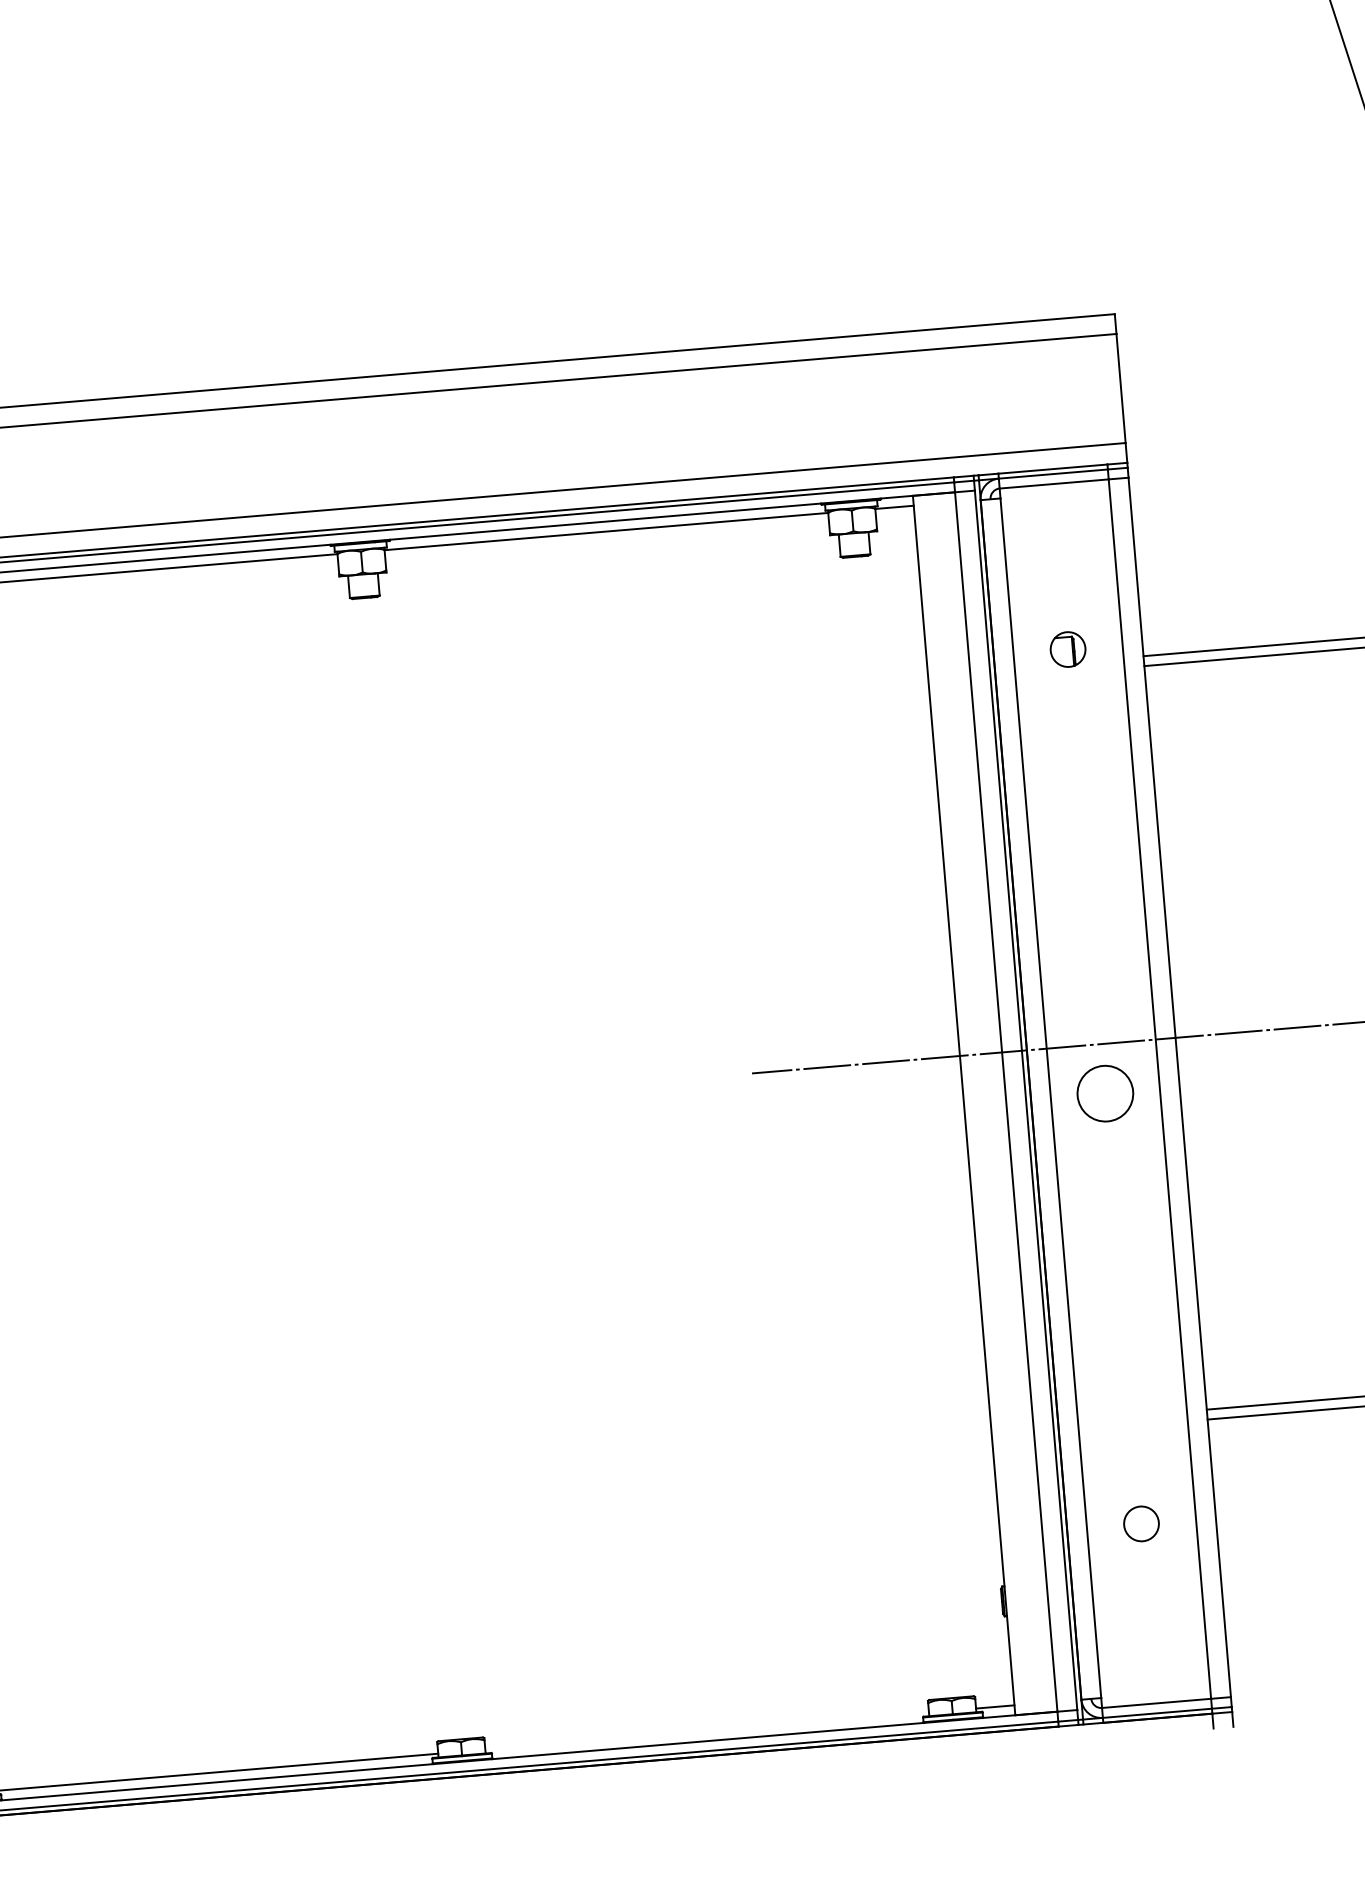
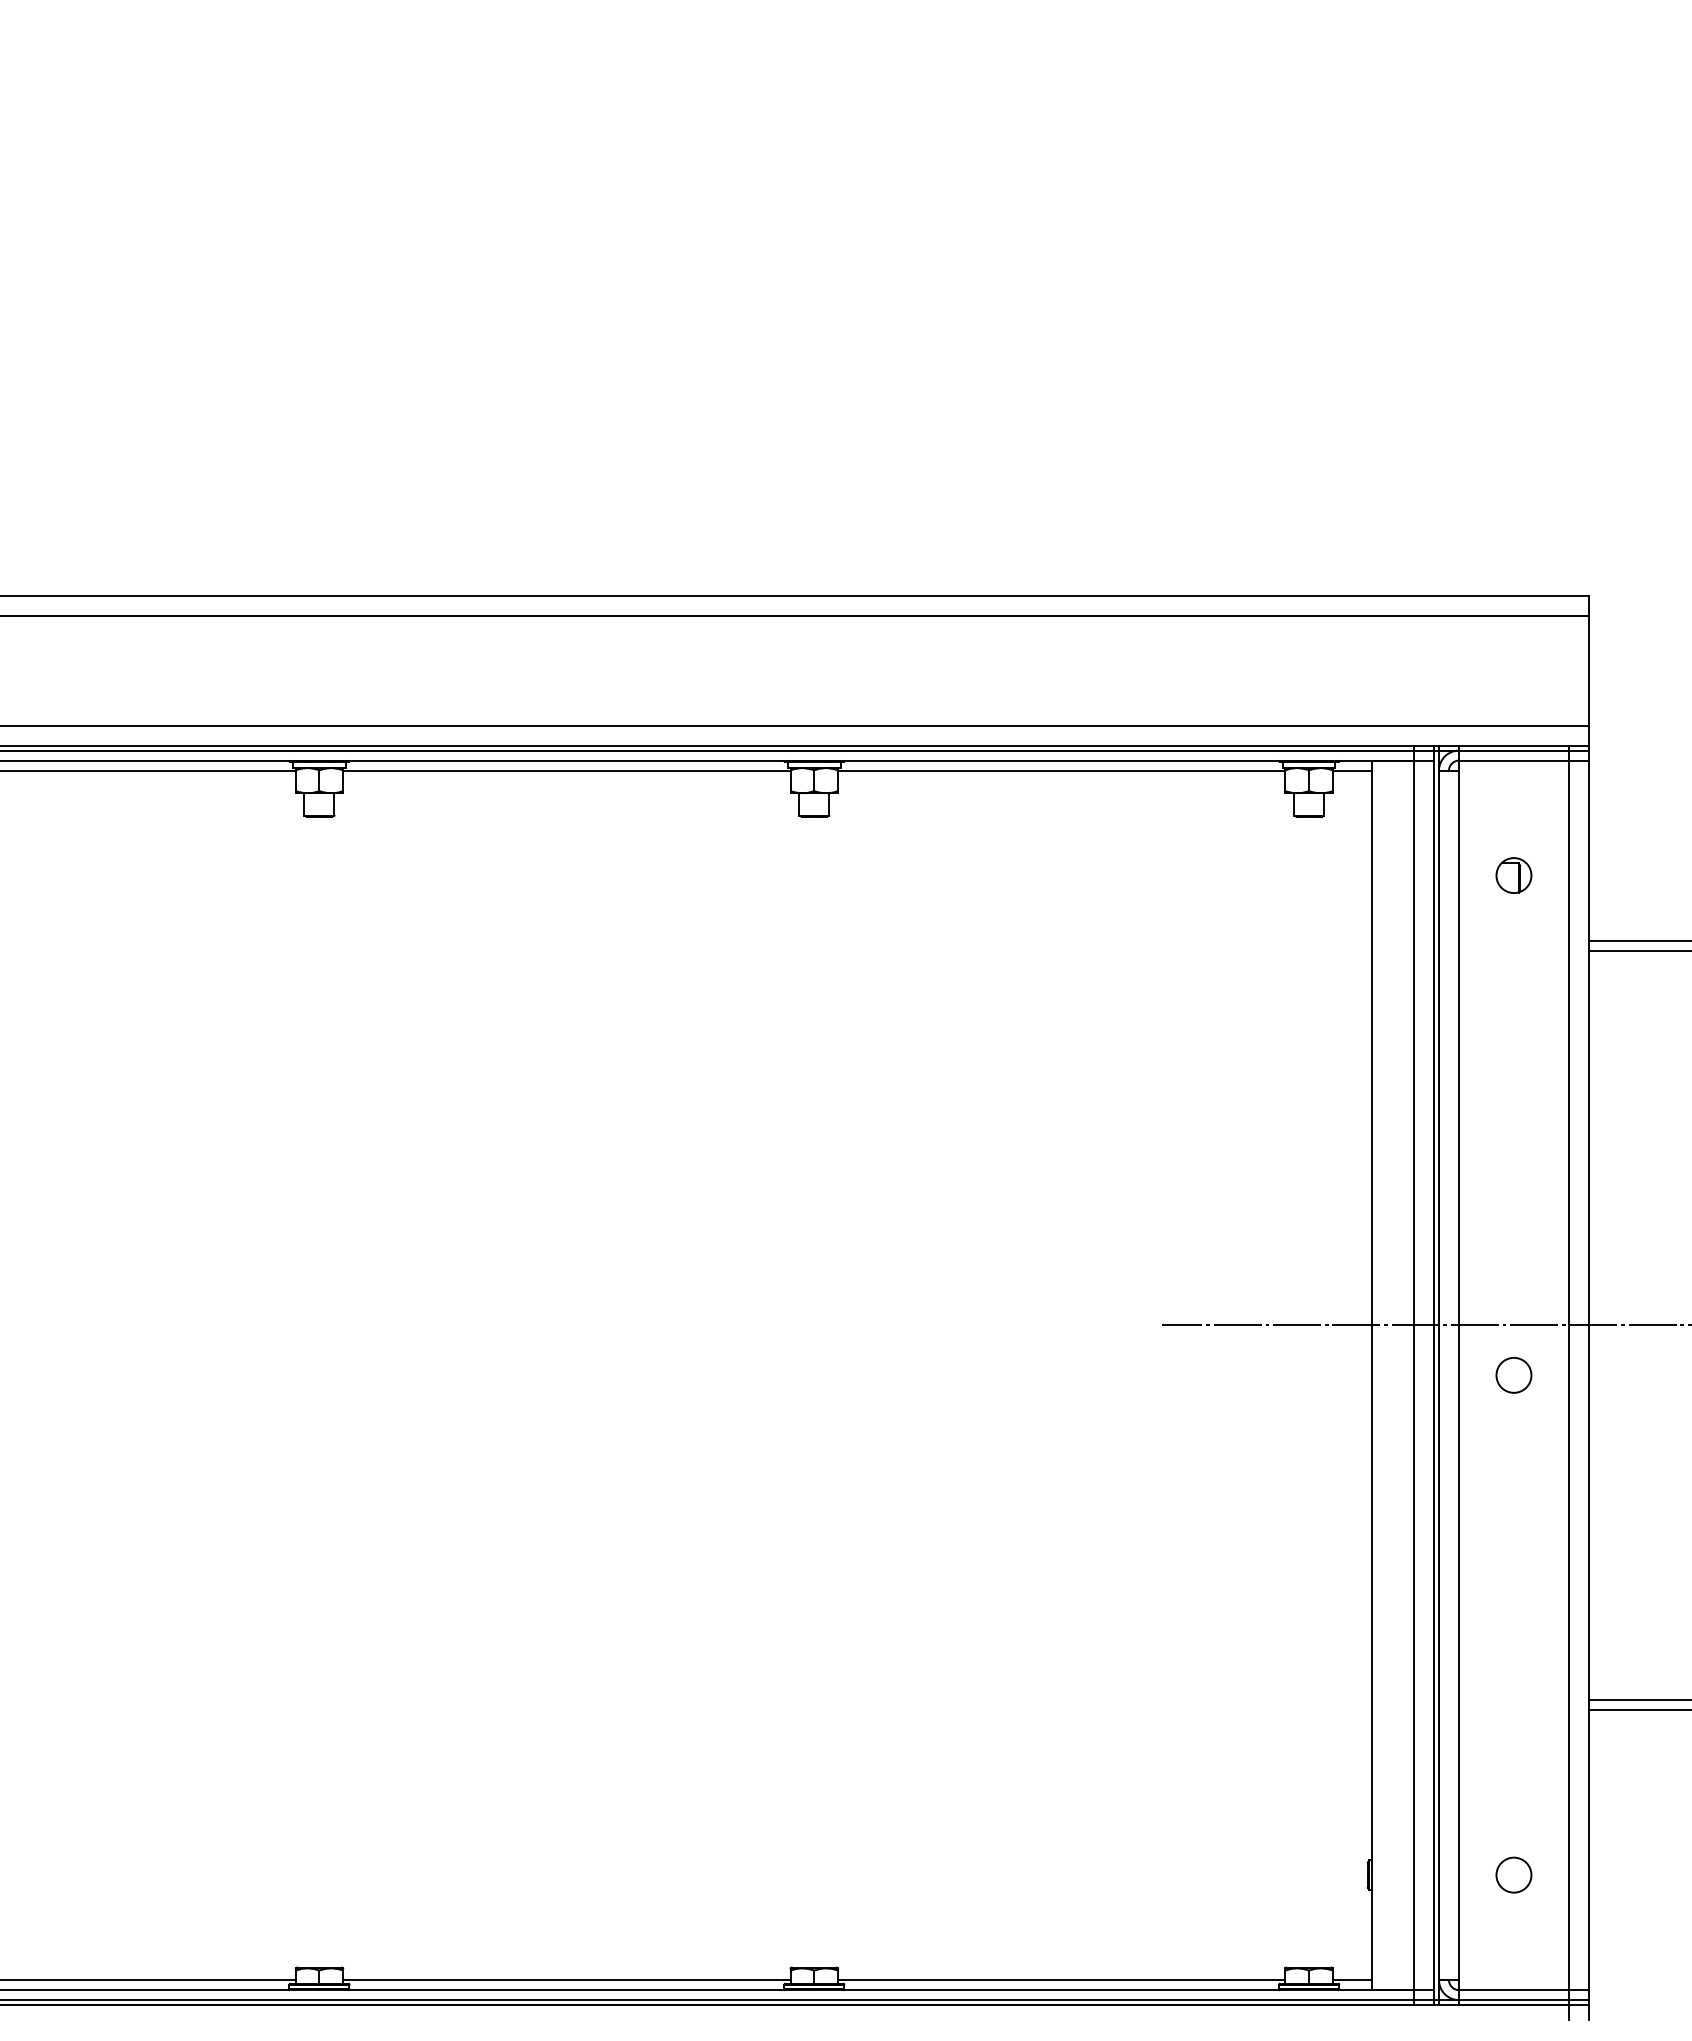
part: (1067, 649) -> (1513, 875), moved
circle: (1104, 1092) -> (1513, 1374), size x0.62
circle: (1141, 1523) -> (1513, 1874), moved
line: (707, 1731) -> (1061, 1980), added

